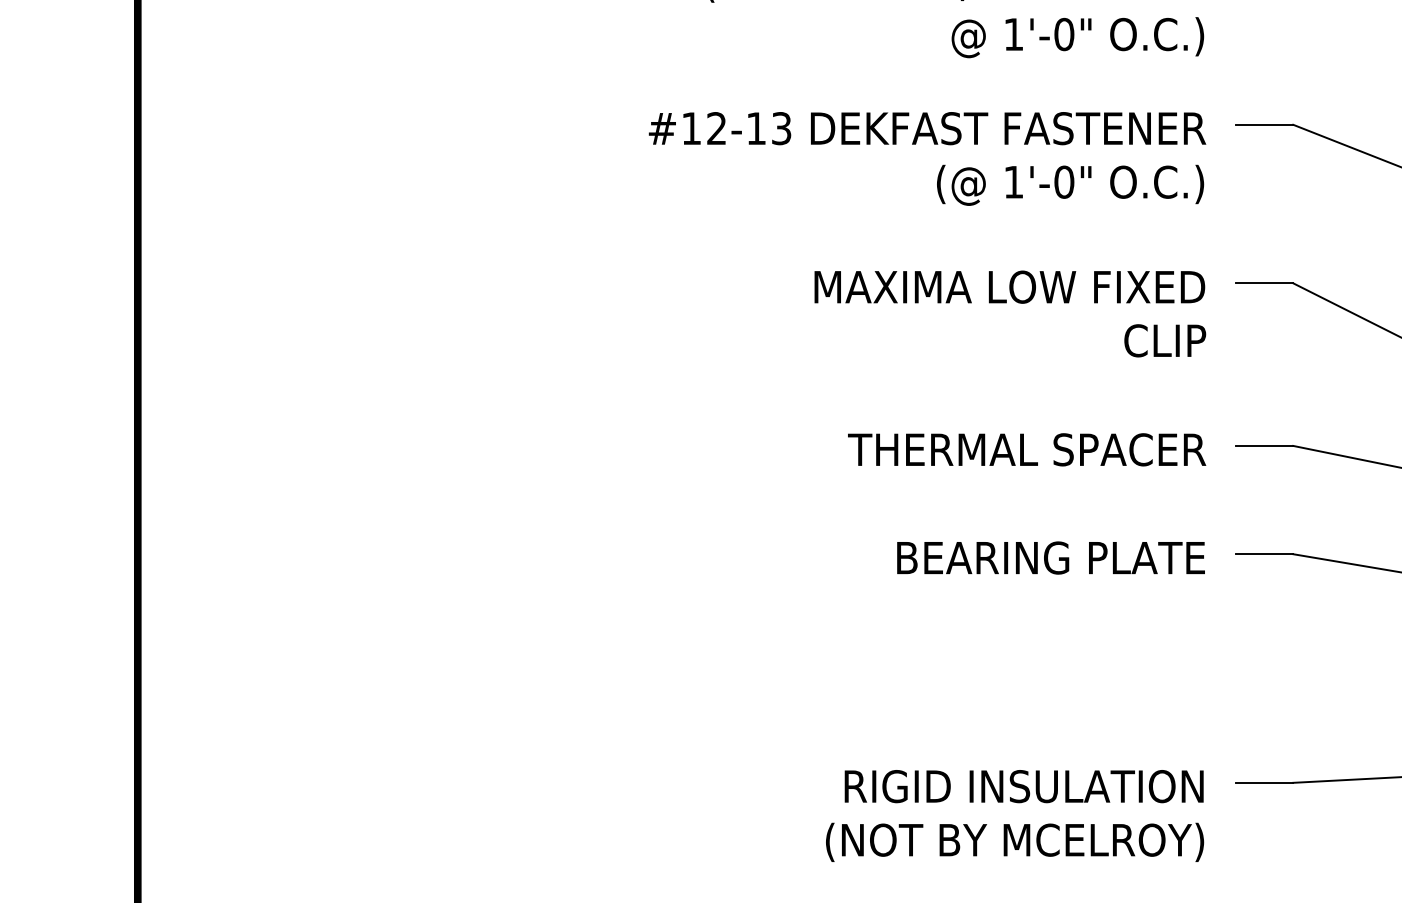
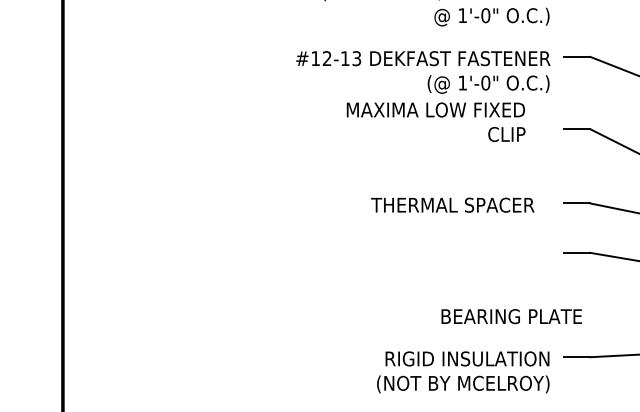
text: (1008, 312) -> (435, 121), moved
text: (1026, 448) -> (452, 204), moved
text: (1050, 557) -> (511, 316), moved

